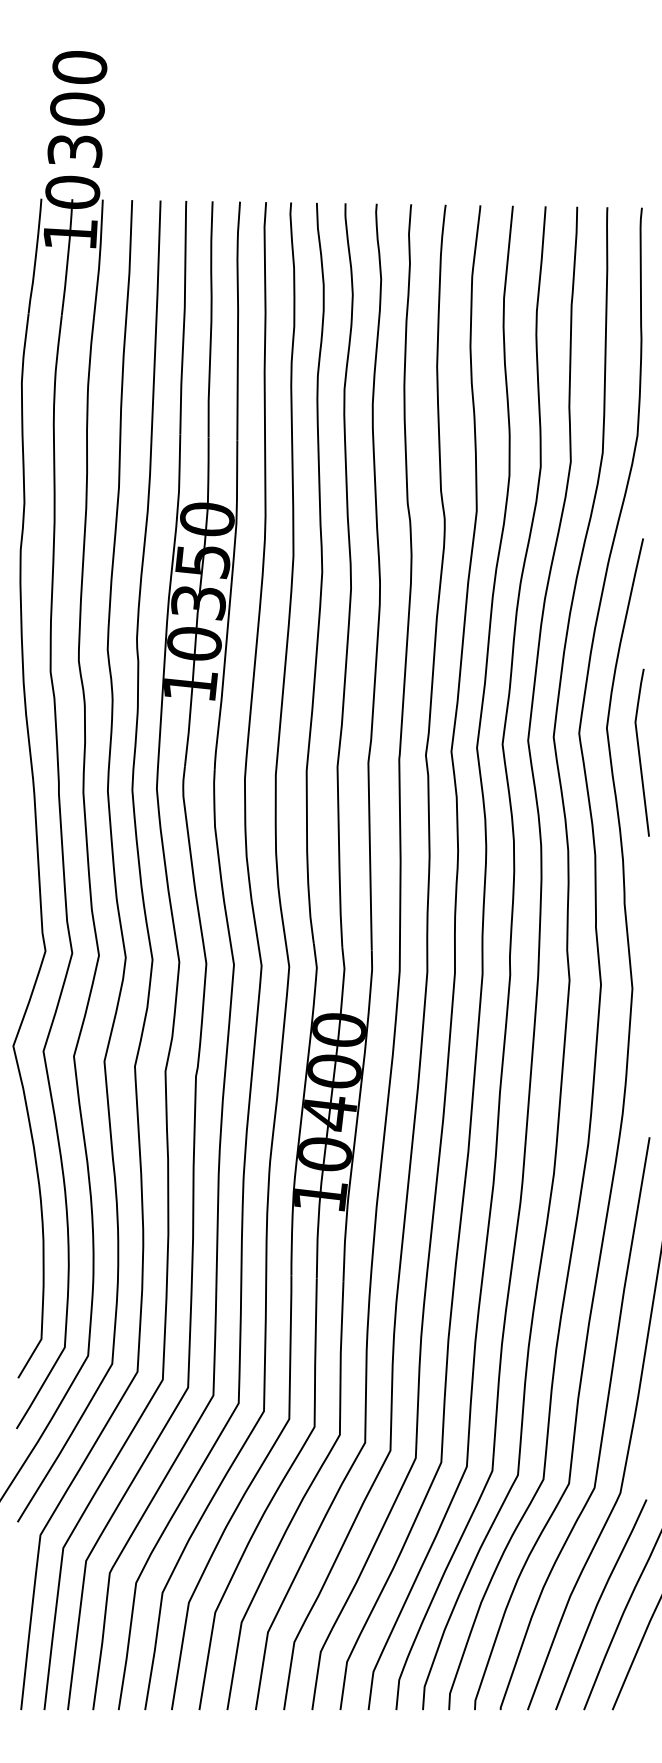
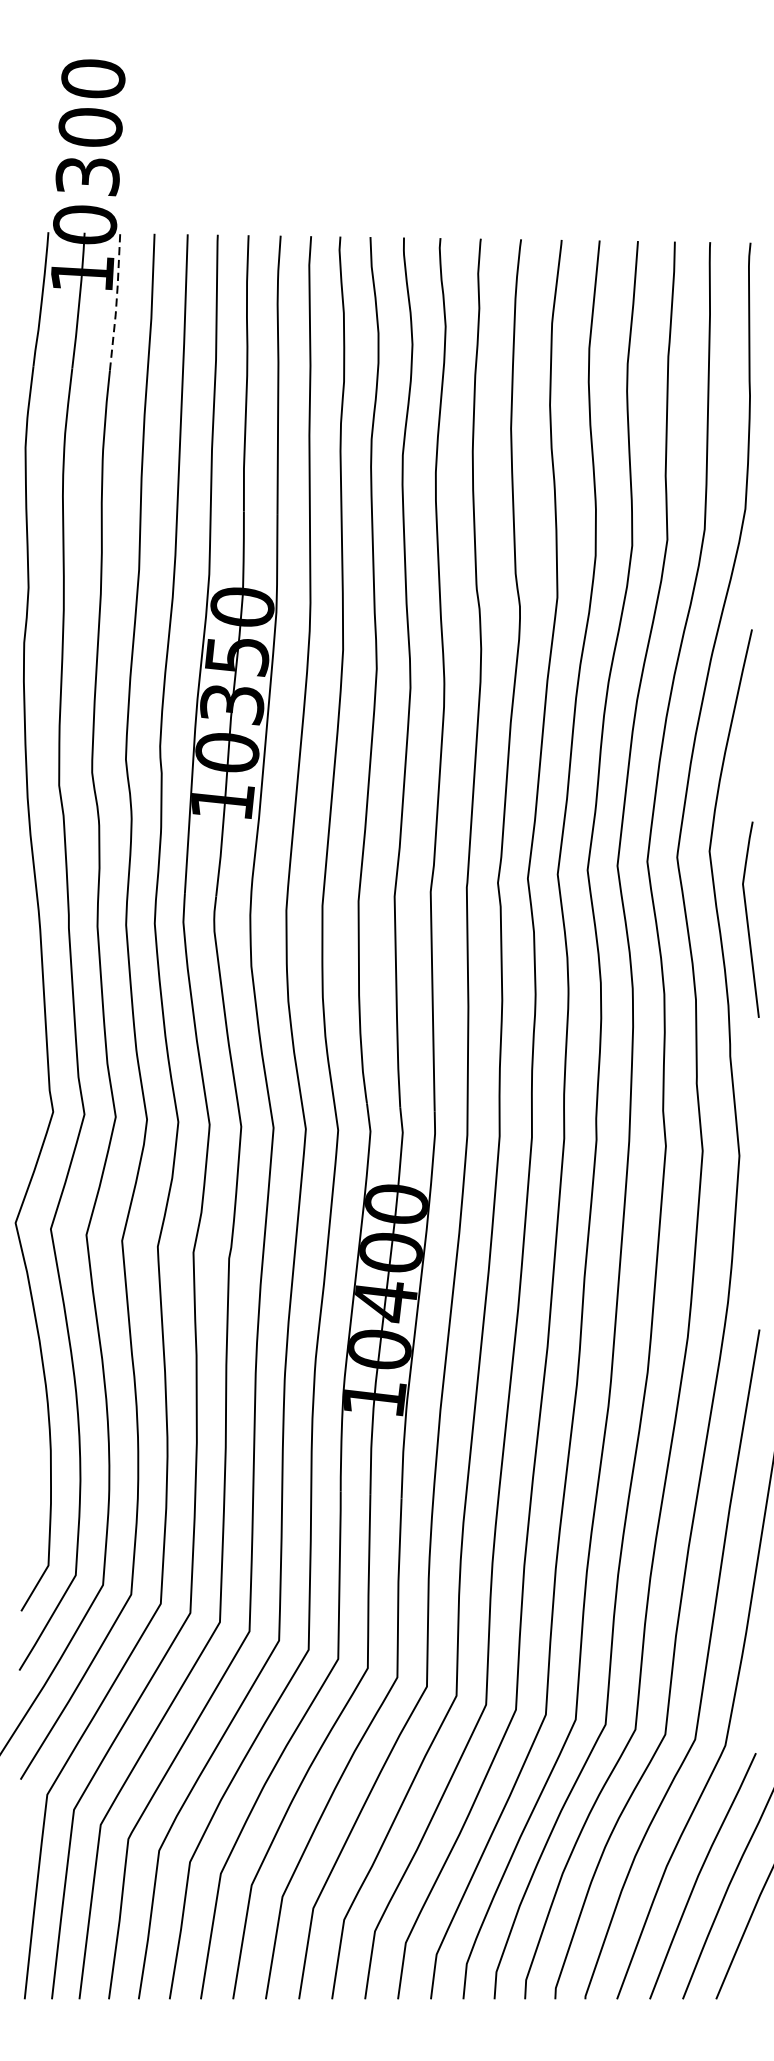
line: (99, 257) -> (116, 300), solid -> dashed
curve: (640, 753) -> (748, 920), moved

